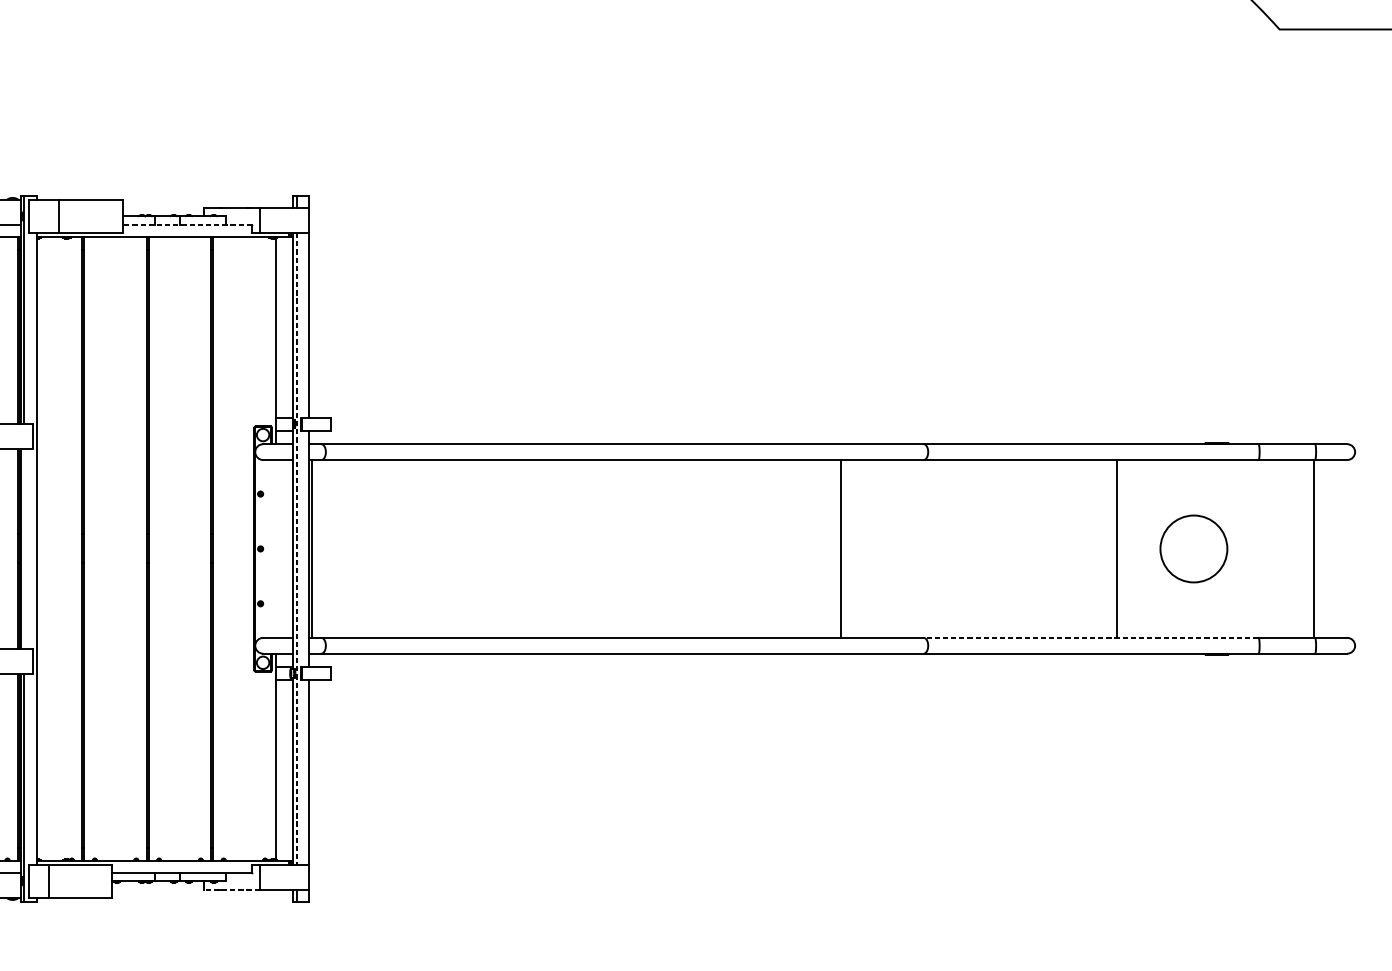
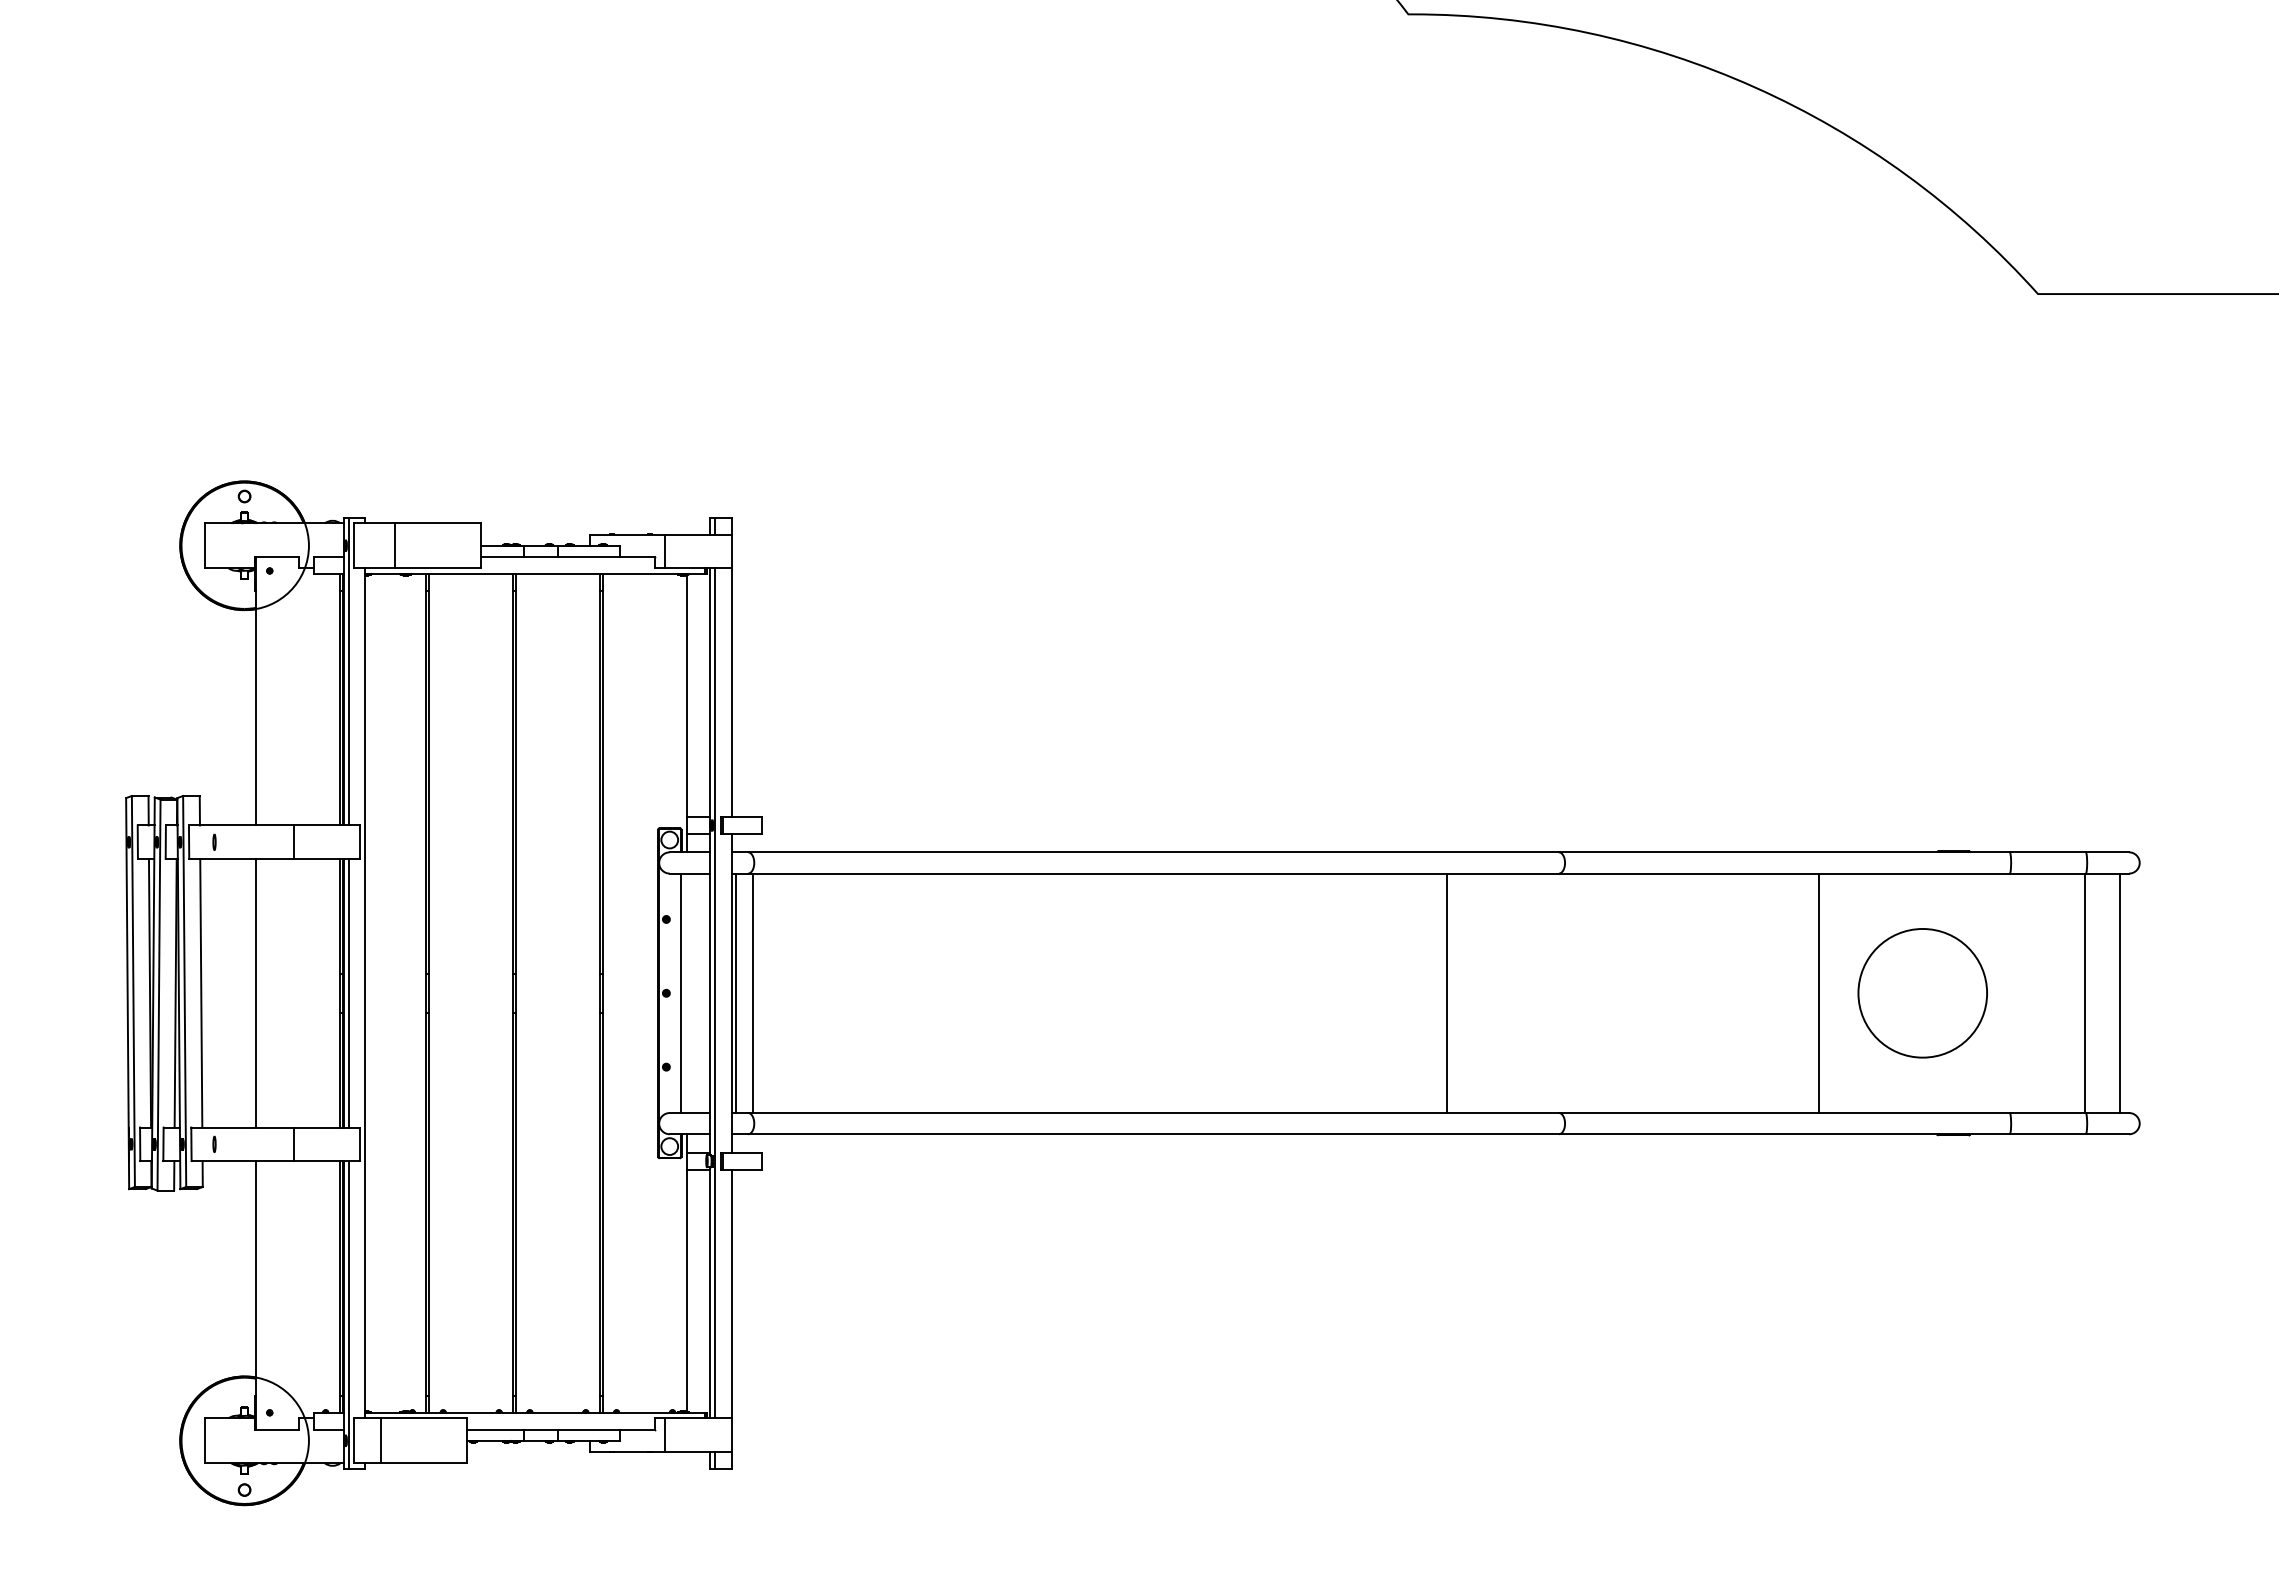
line: (187, 224) -> (567, 556), dashed -> solid
line: (24, 549) -> (348, 993), added
line: (271, 549) -> (680, 993), added
line: (296, 549) -> (714, 993), dashed -> solid
line: (324, 549) -> (752, 993), added
circle: (1193, 549) -> (1922, 993), size x1.43
line: (1340, 549) -> (2119, 993), added
line: (1090, 638) -> (1783, 1113), dashed -> solid
line: (231, 890) -> (627, 1452), dashed -> solid

